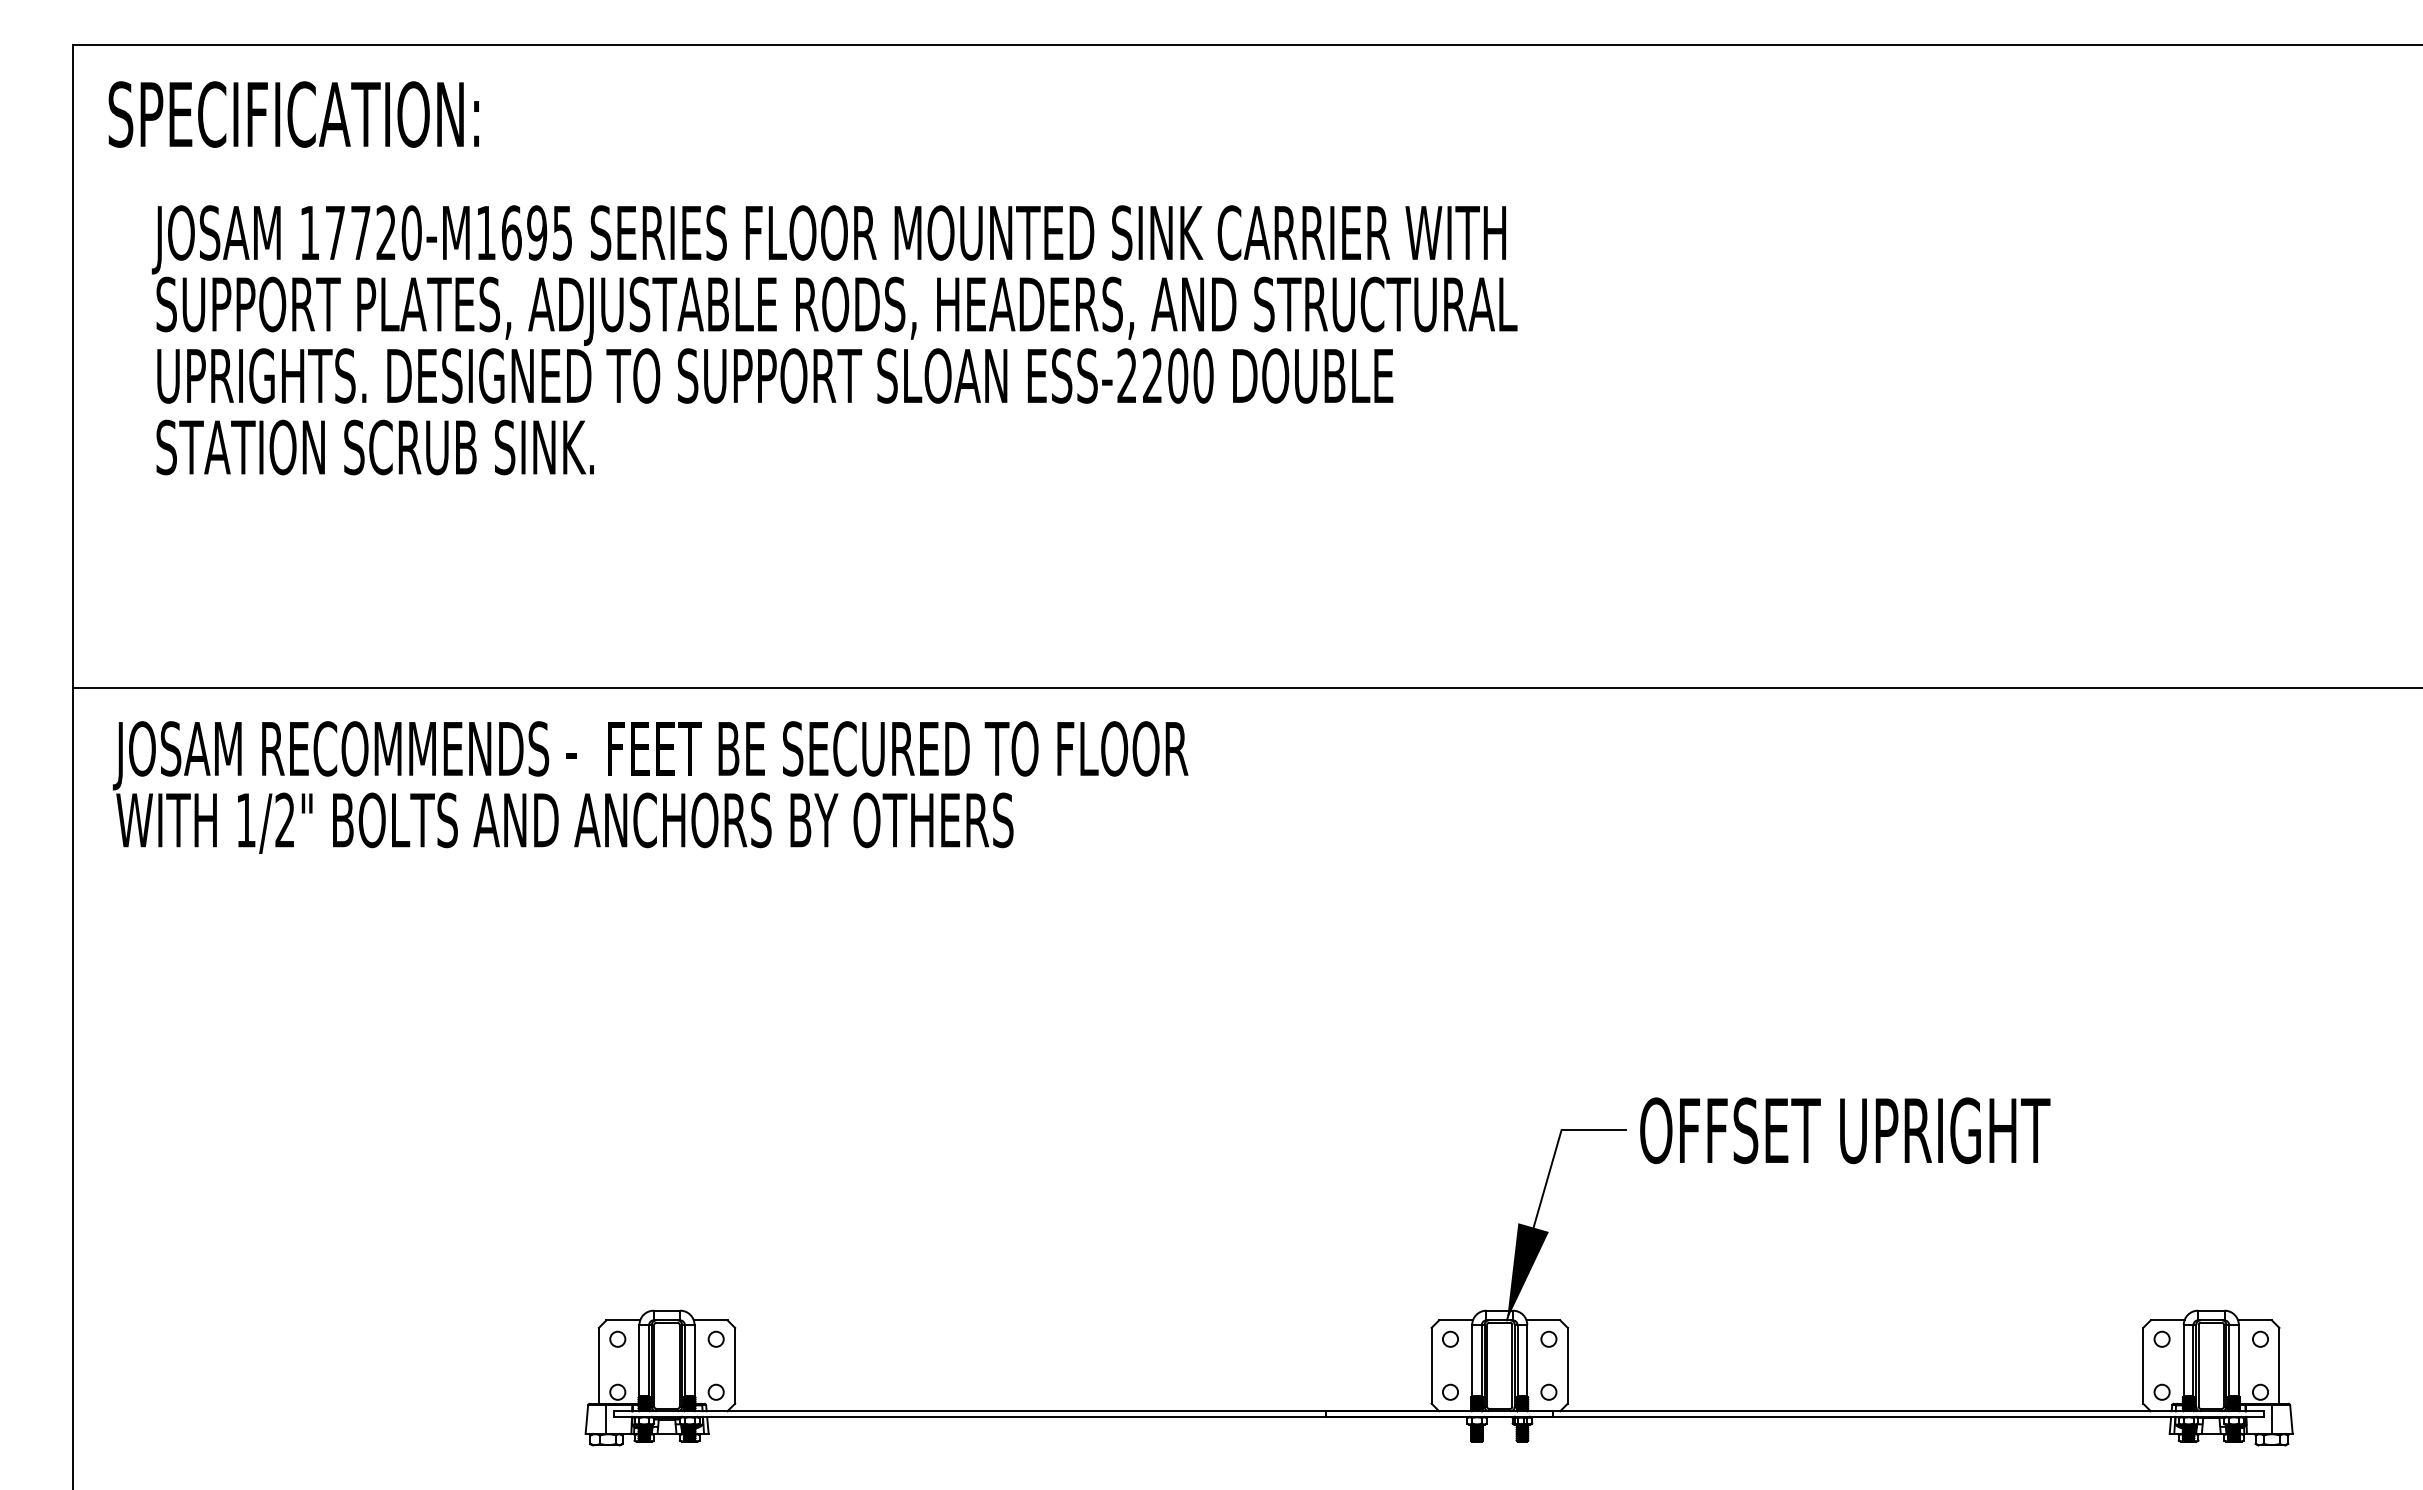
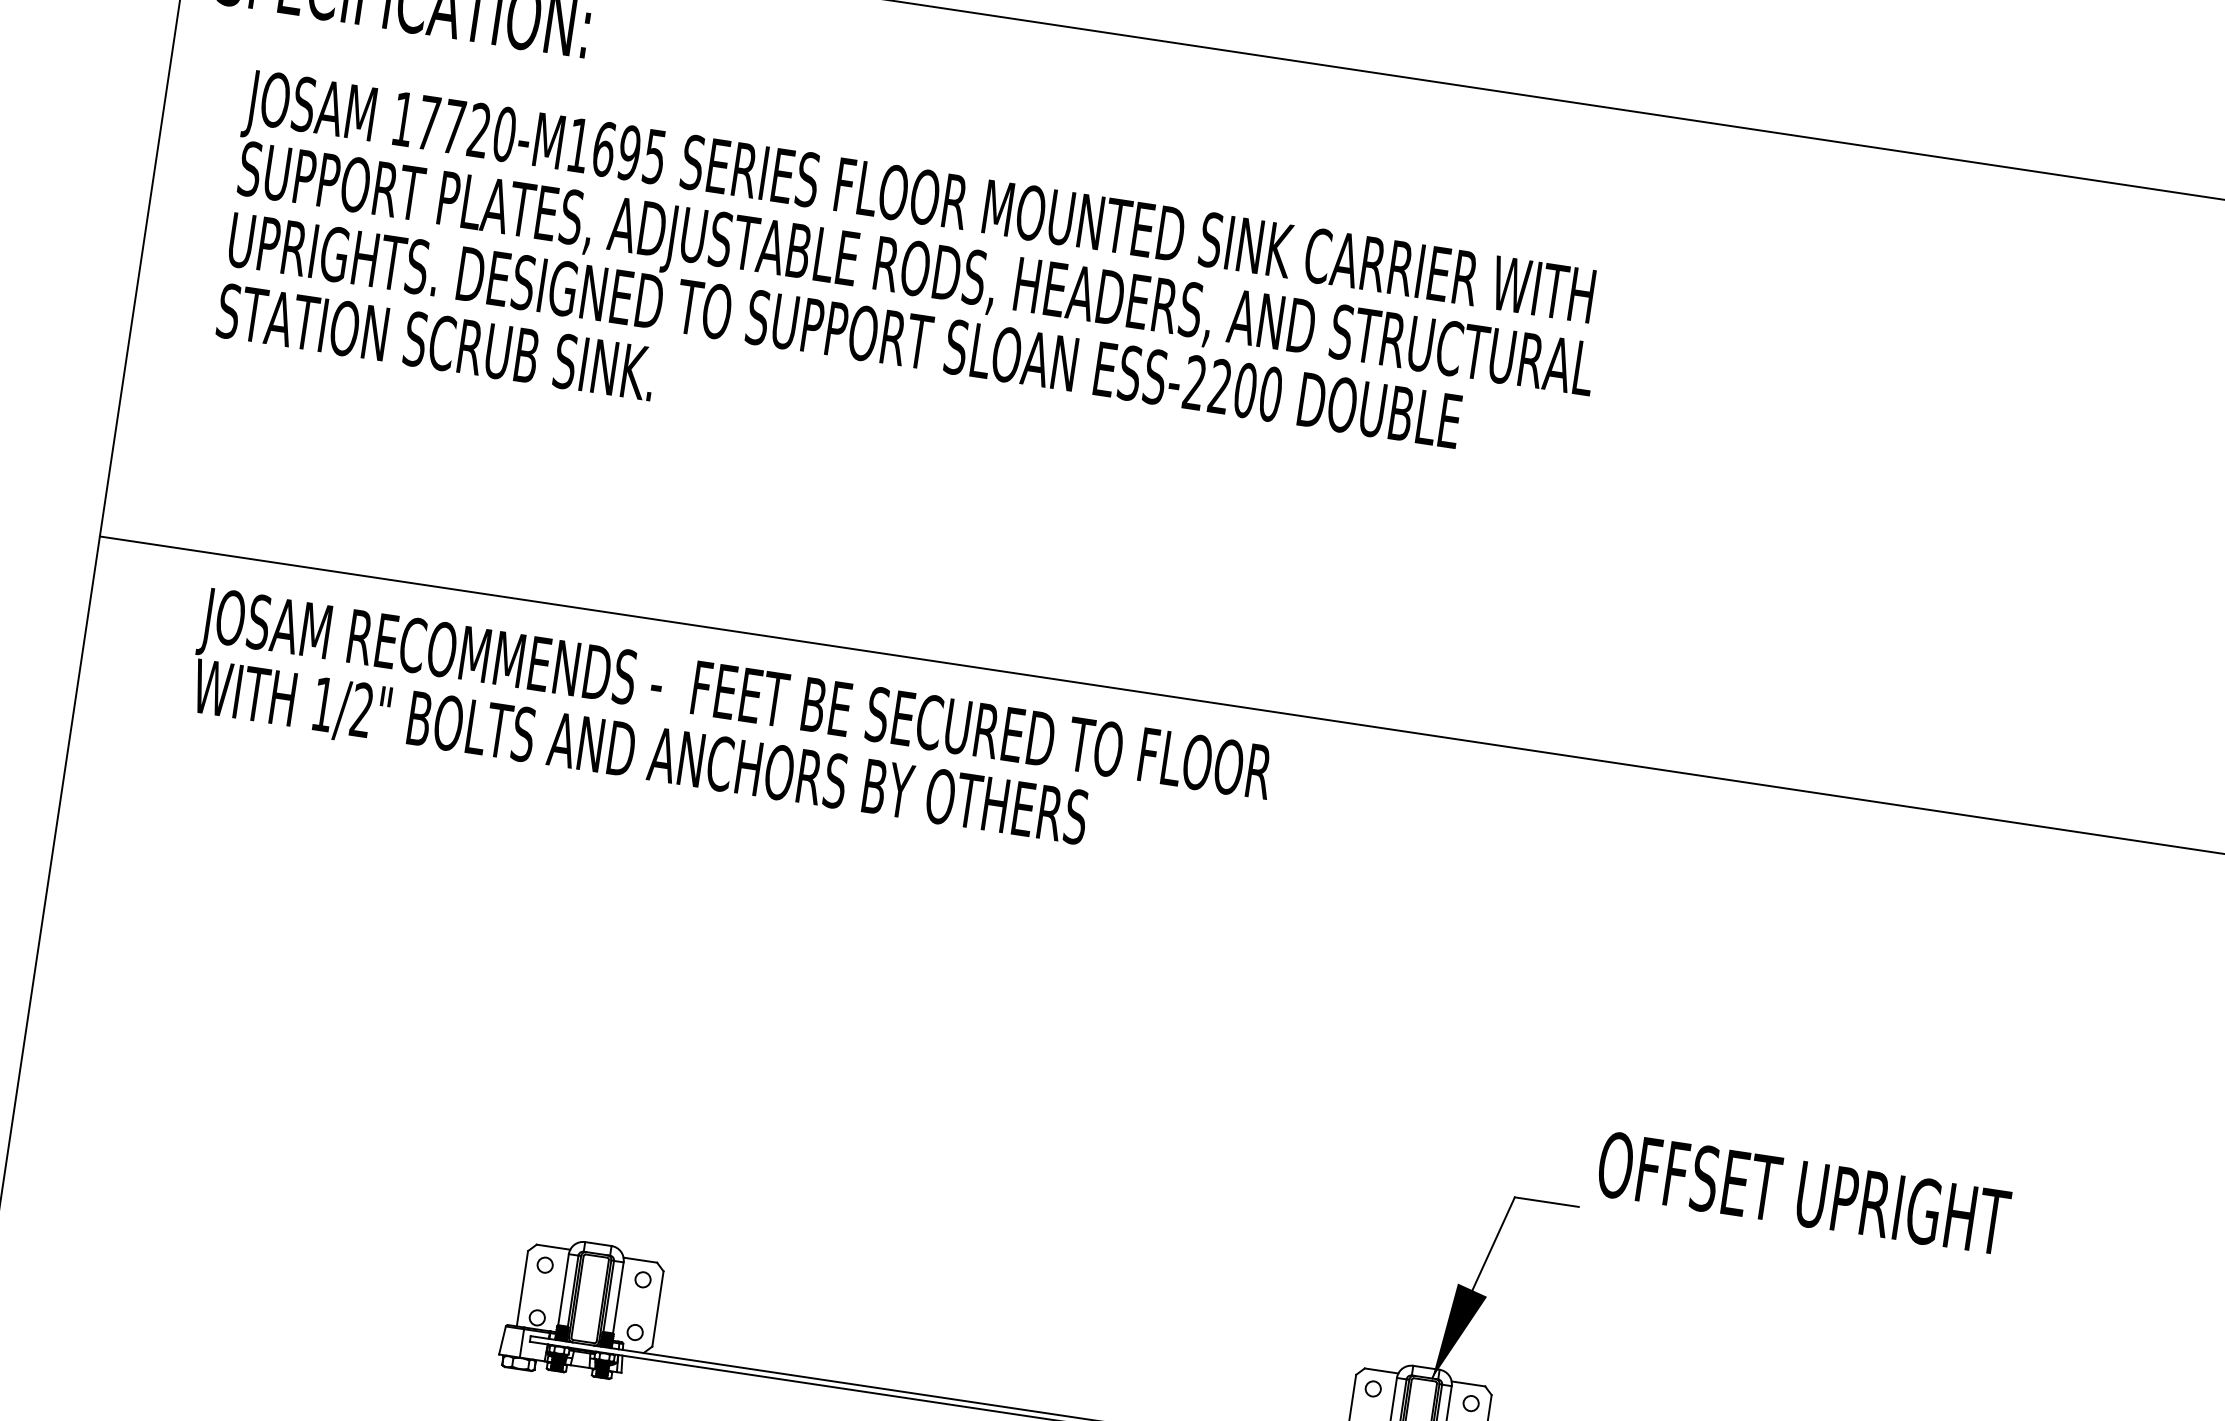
part: (650, 787) -> (730, 731), moved
text: (1845, 1130) -> (1804, 1193), moved

